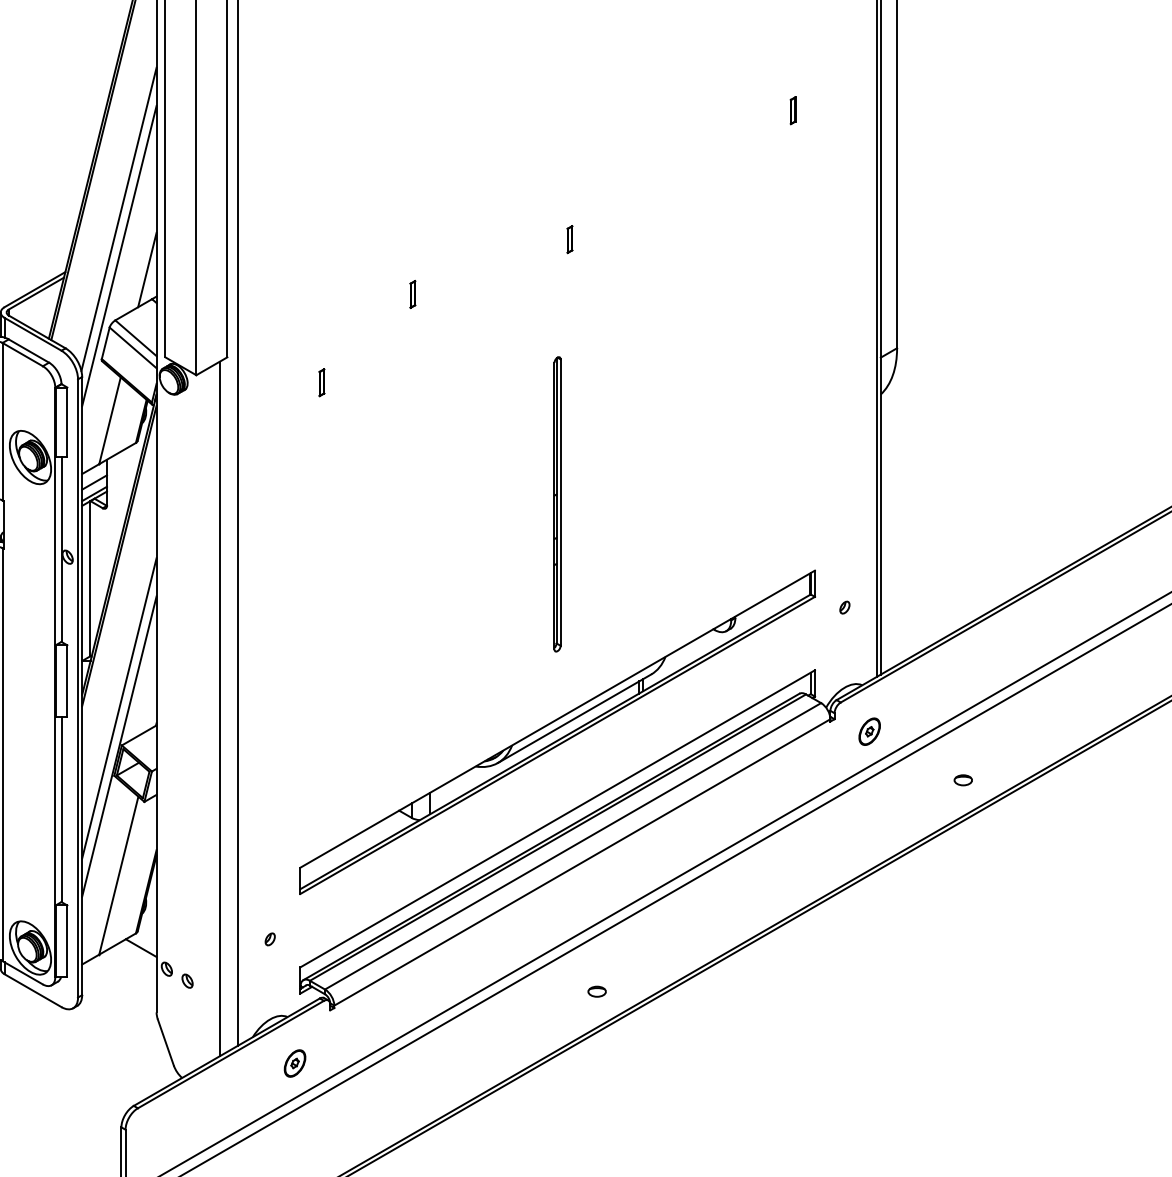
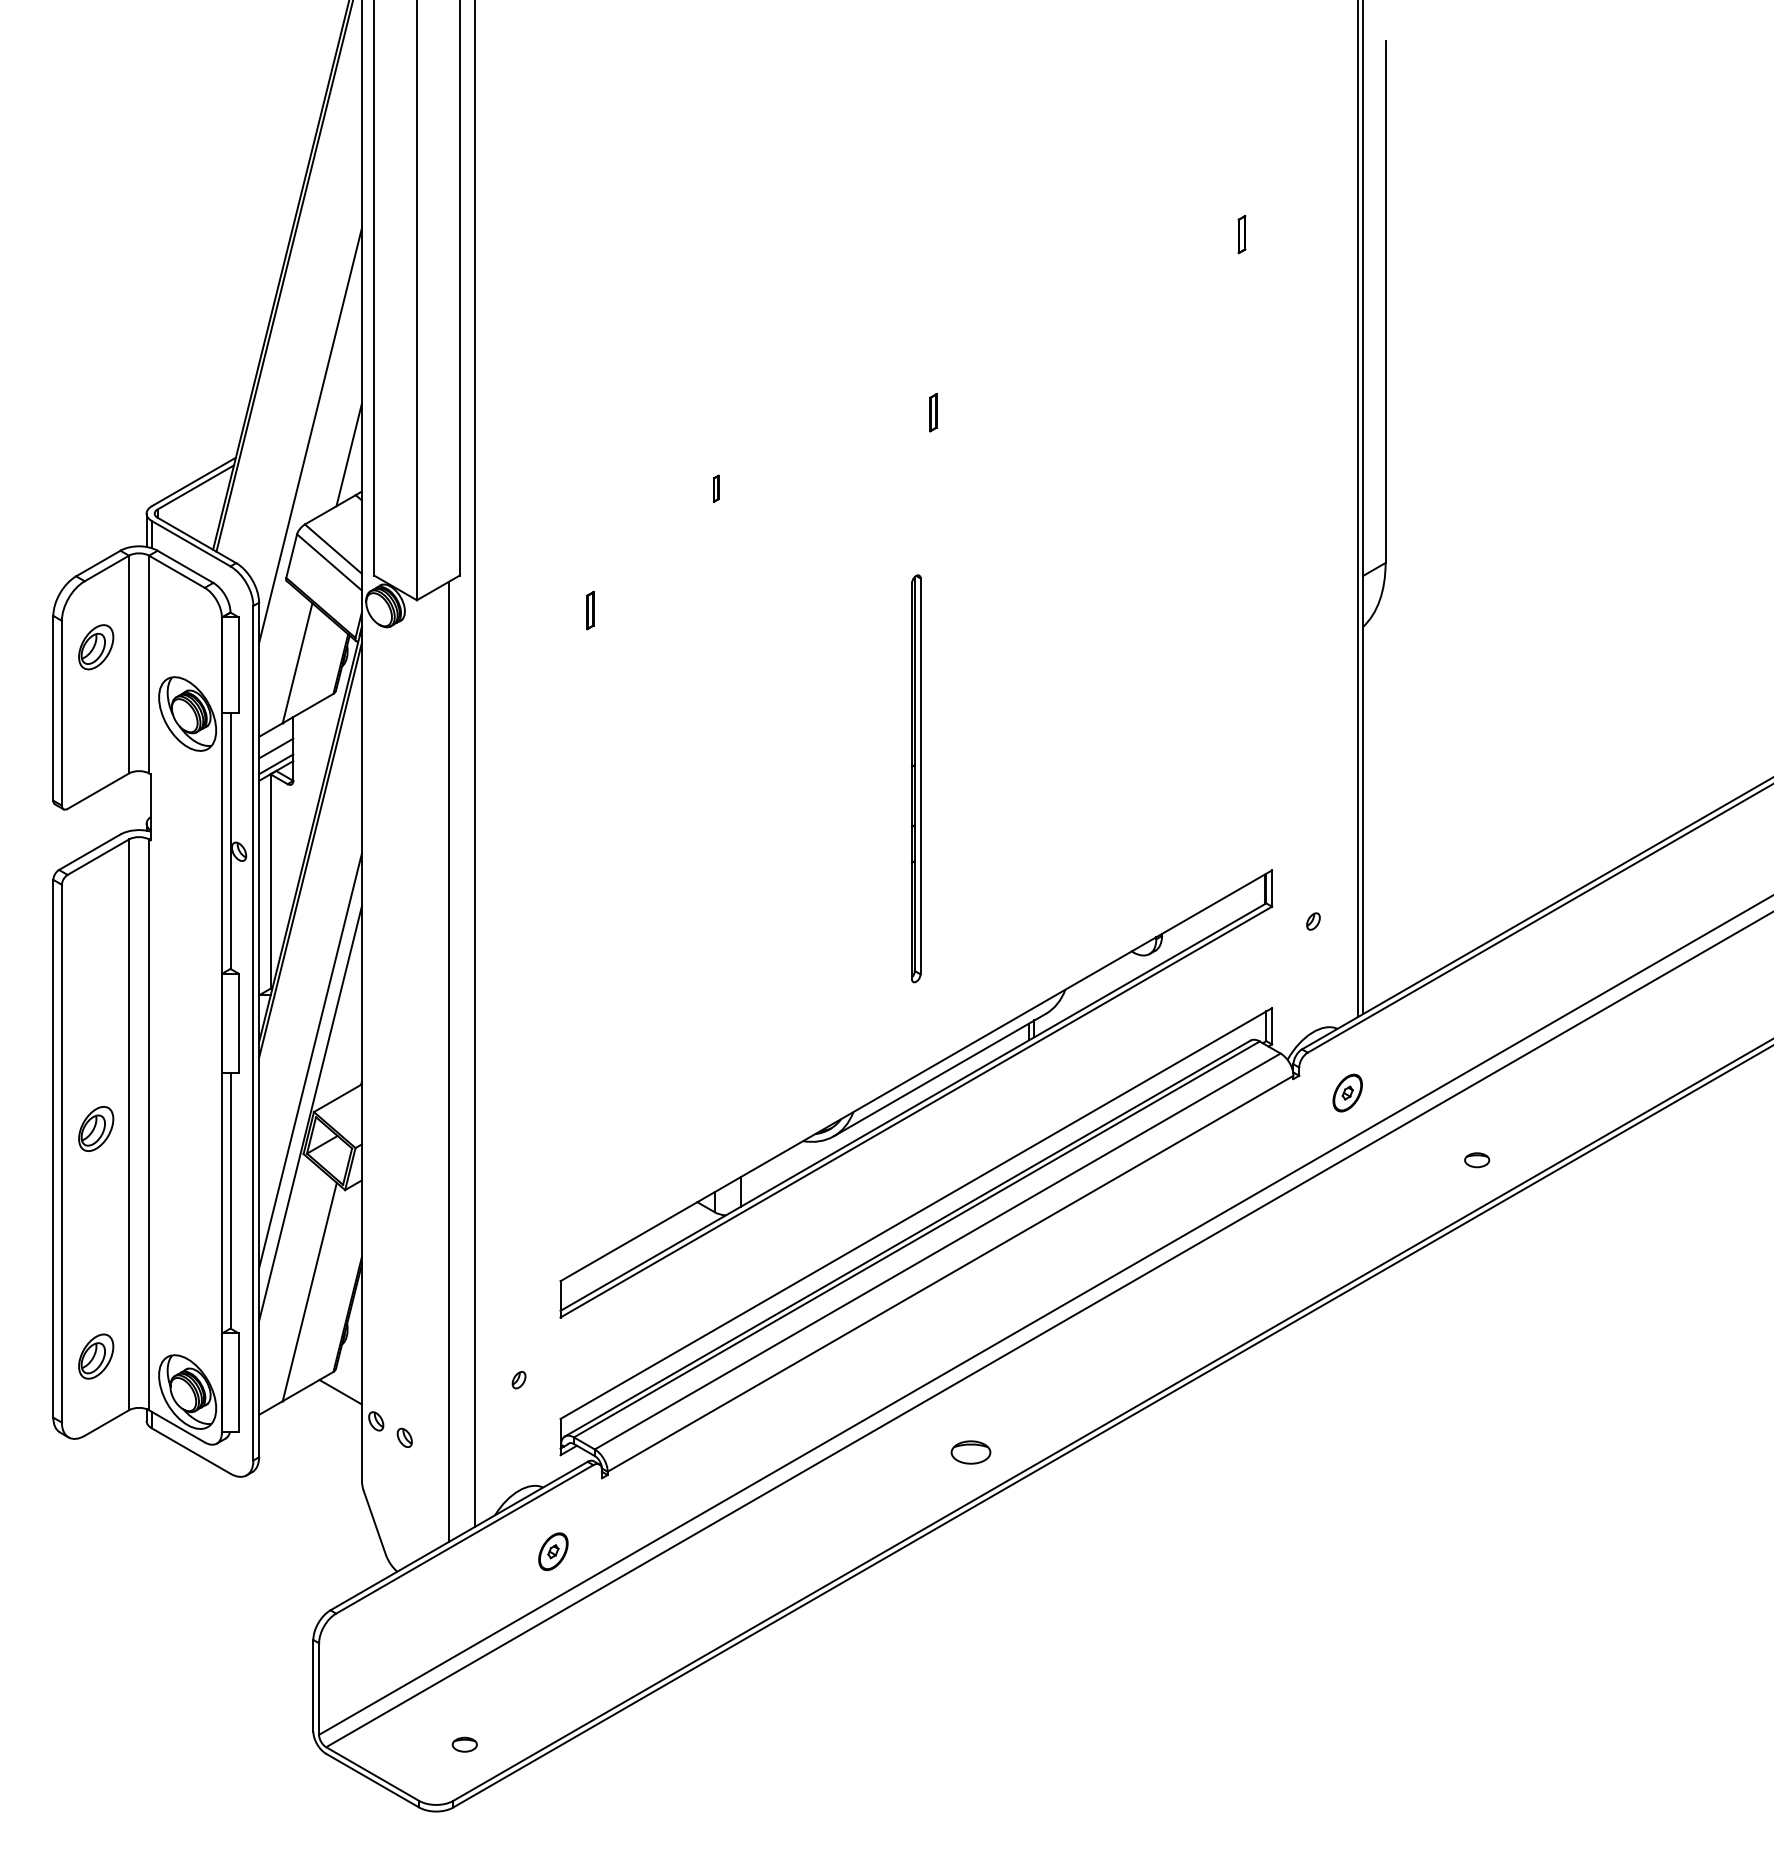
line: (118, 219) -> (309, 384), removed
part: (413, 294) -> (716, 488), size x0.7
part: (596, 991) -> (970, 1452), size x1.6

